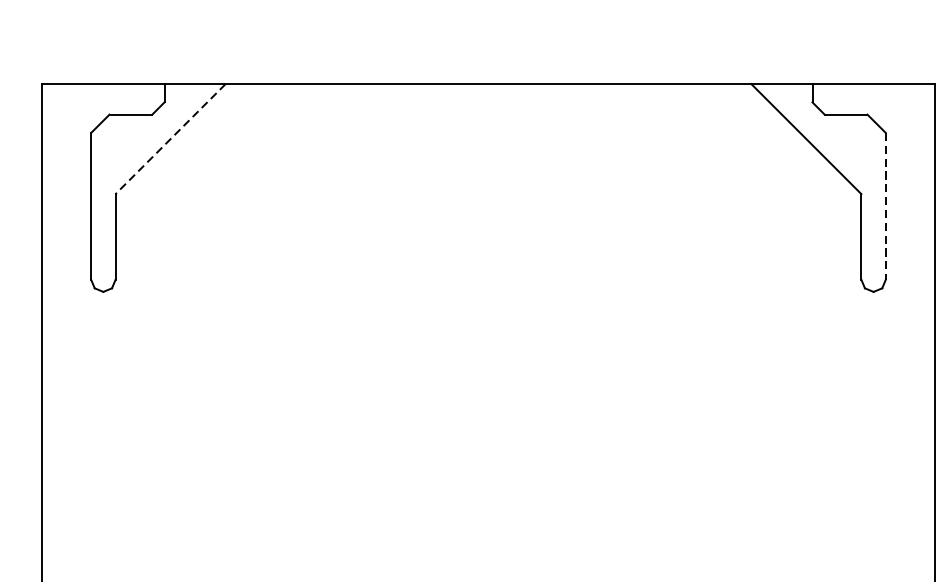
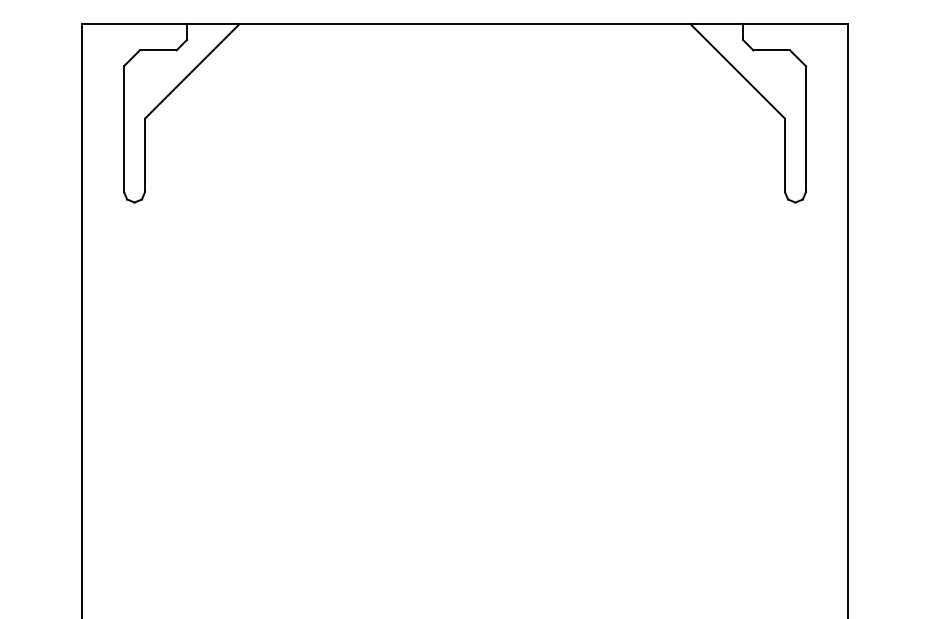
line: (170, 139) -> (192, 71), dashed -> solid
line: (885, 206) -> (805, 129), dashed -> solid

